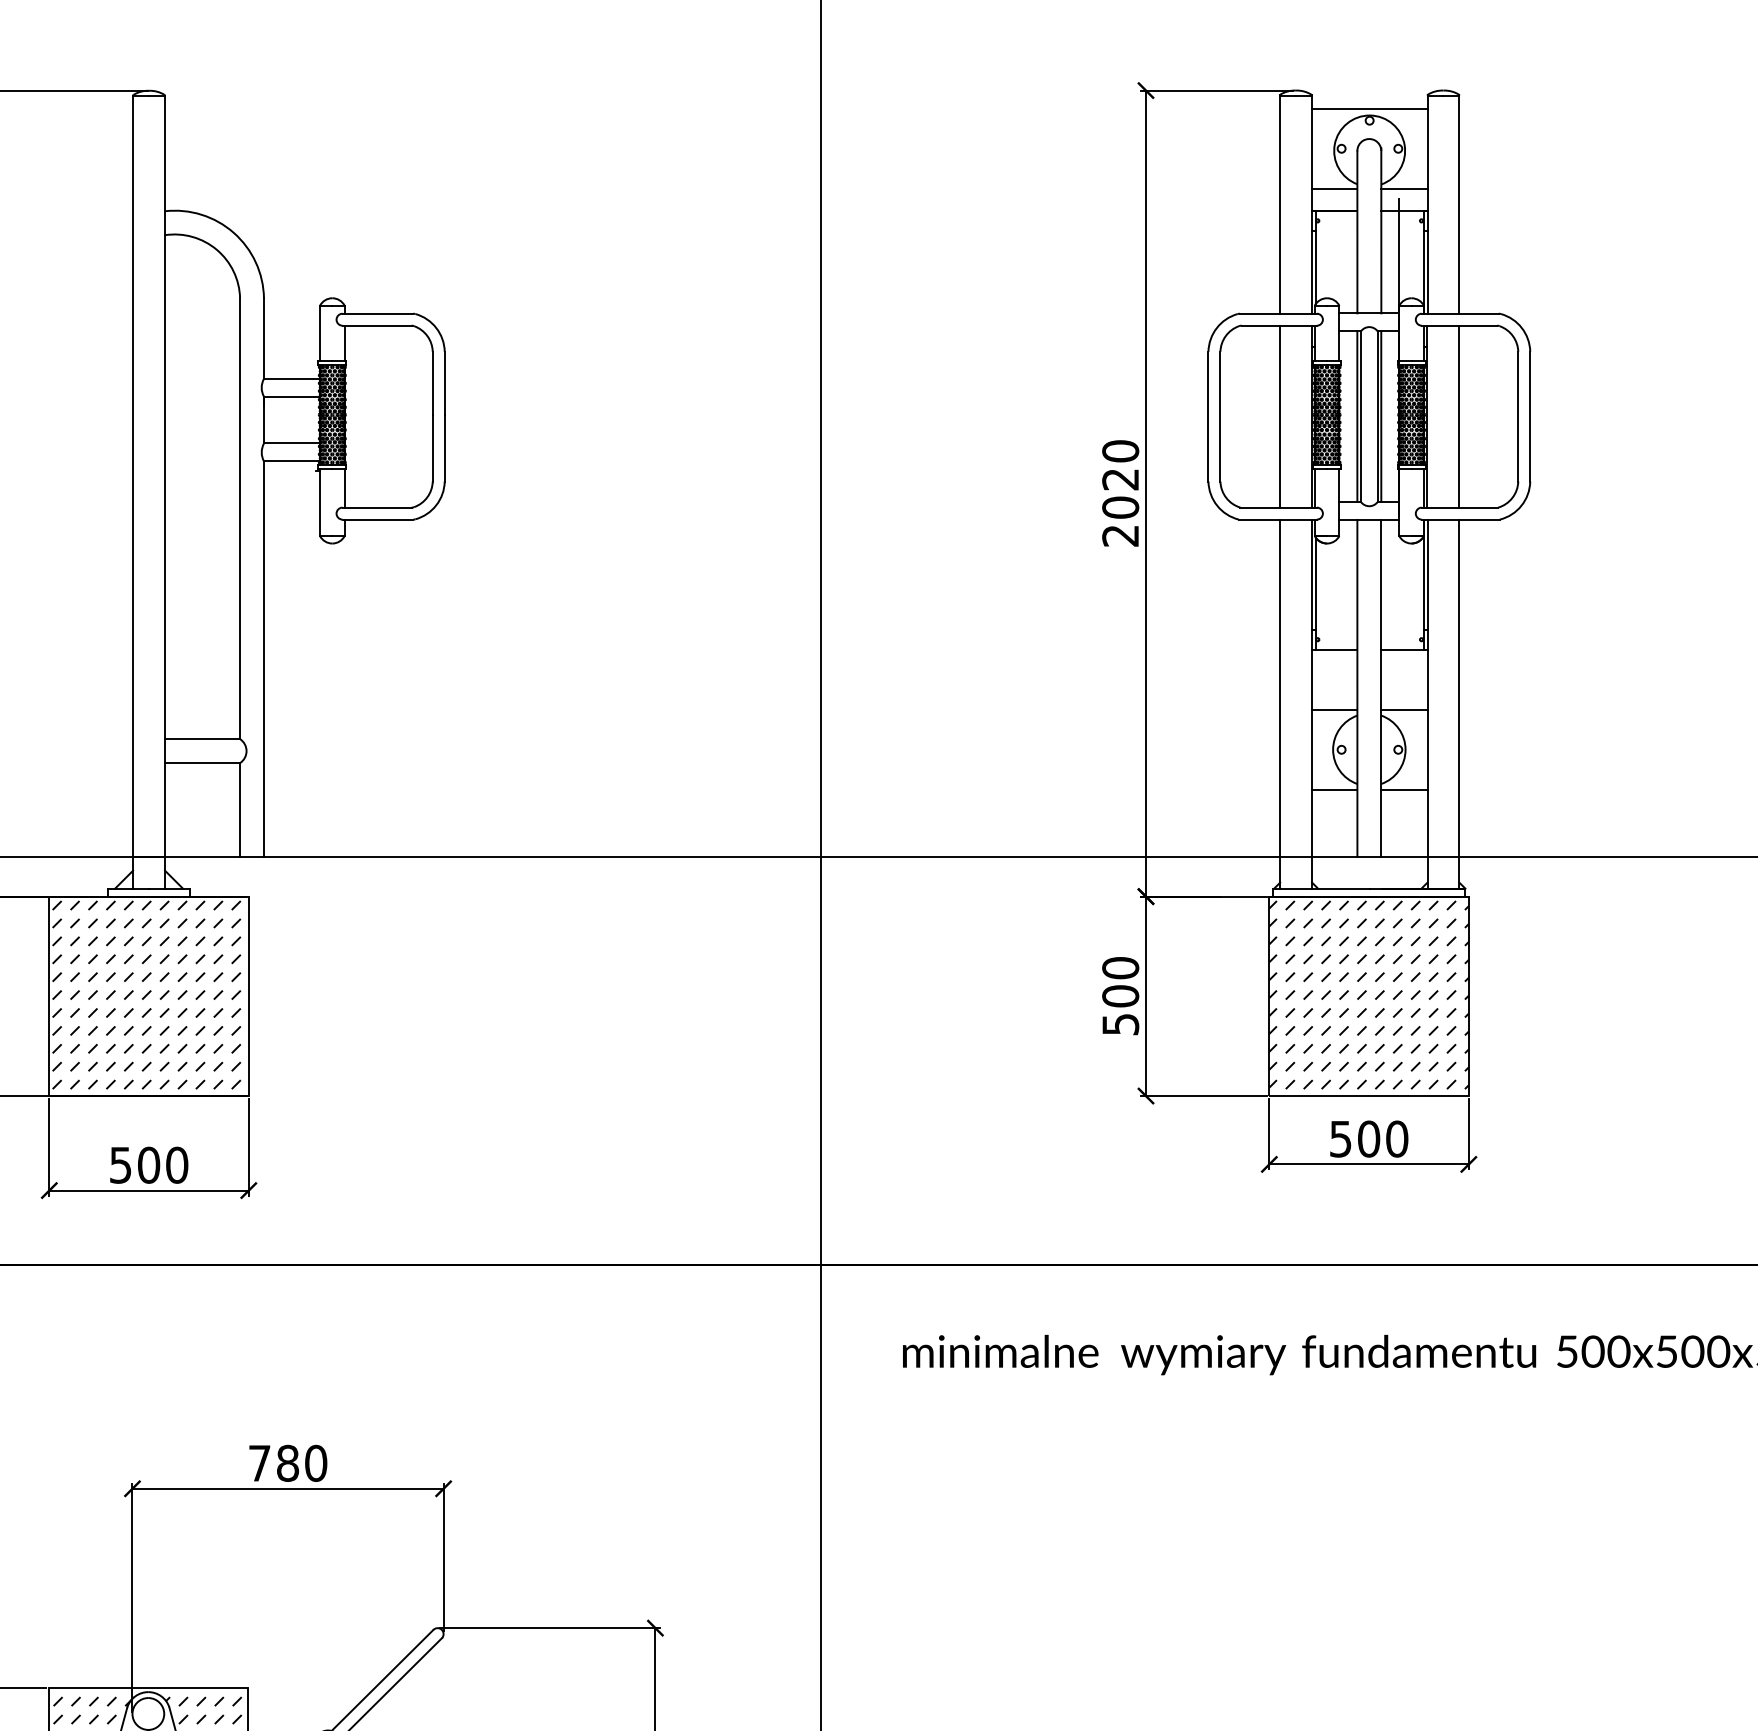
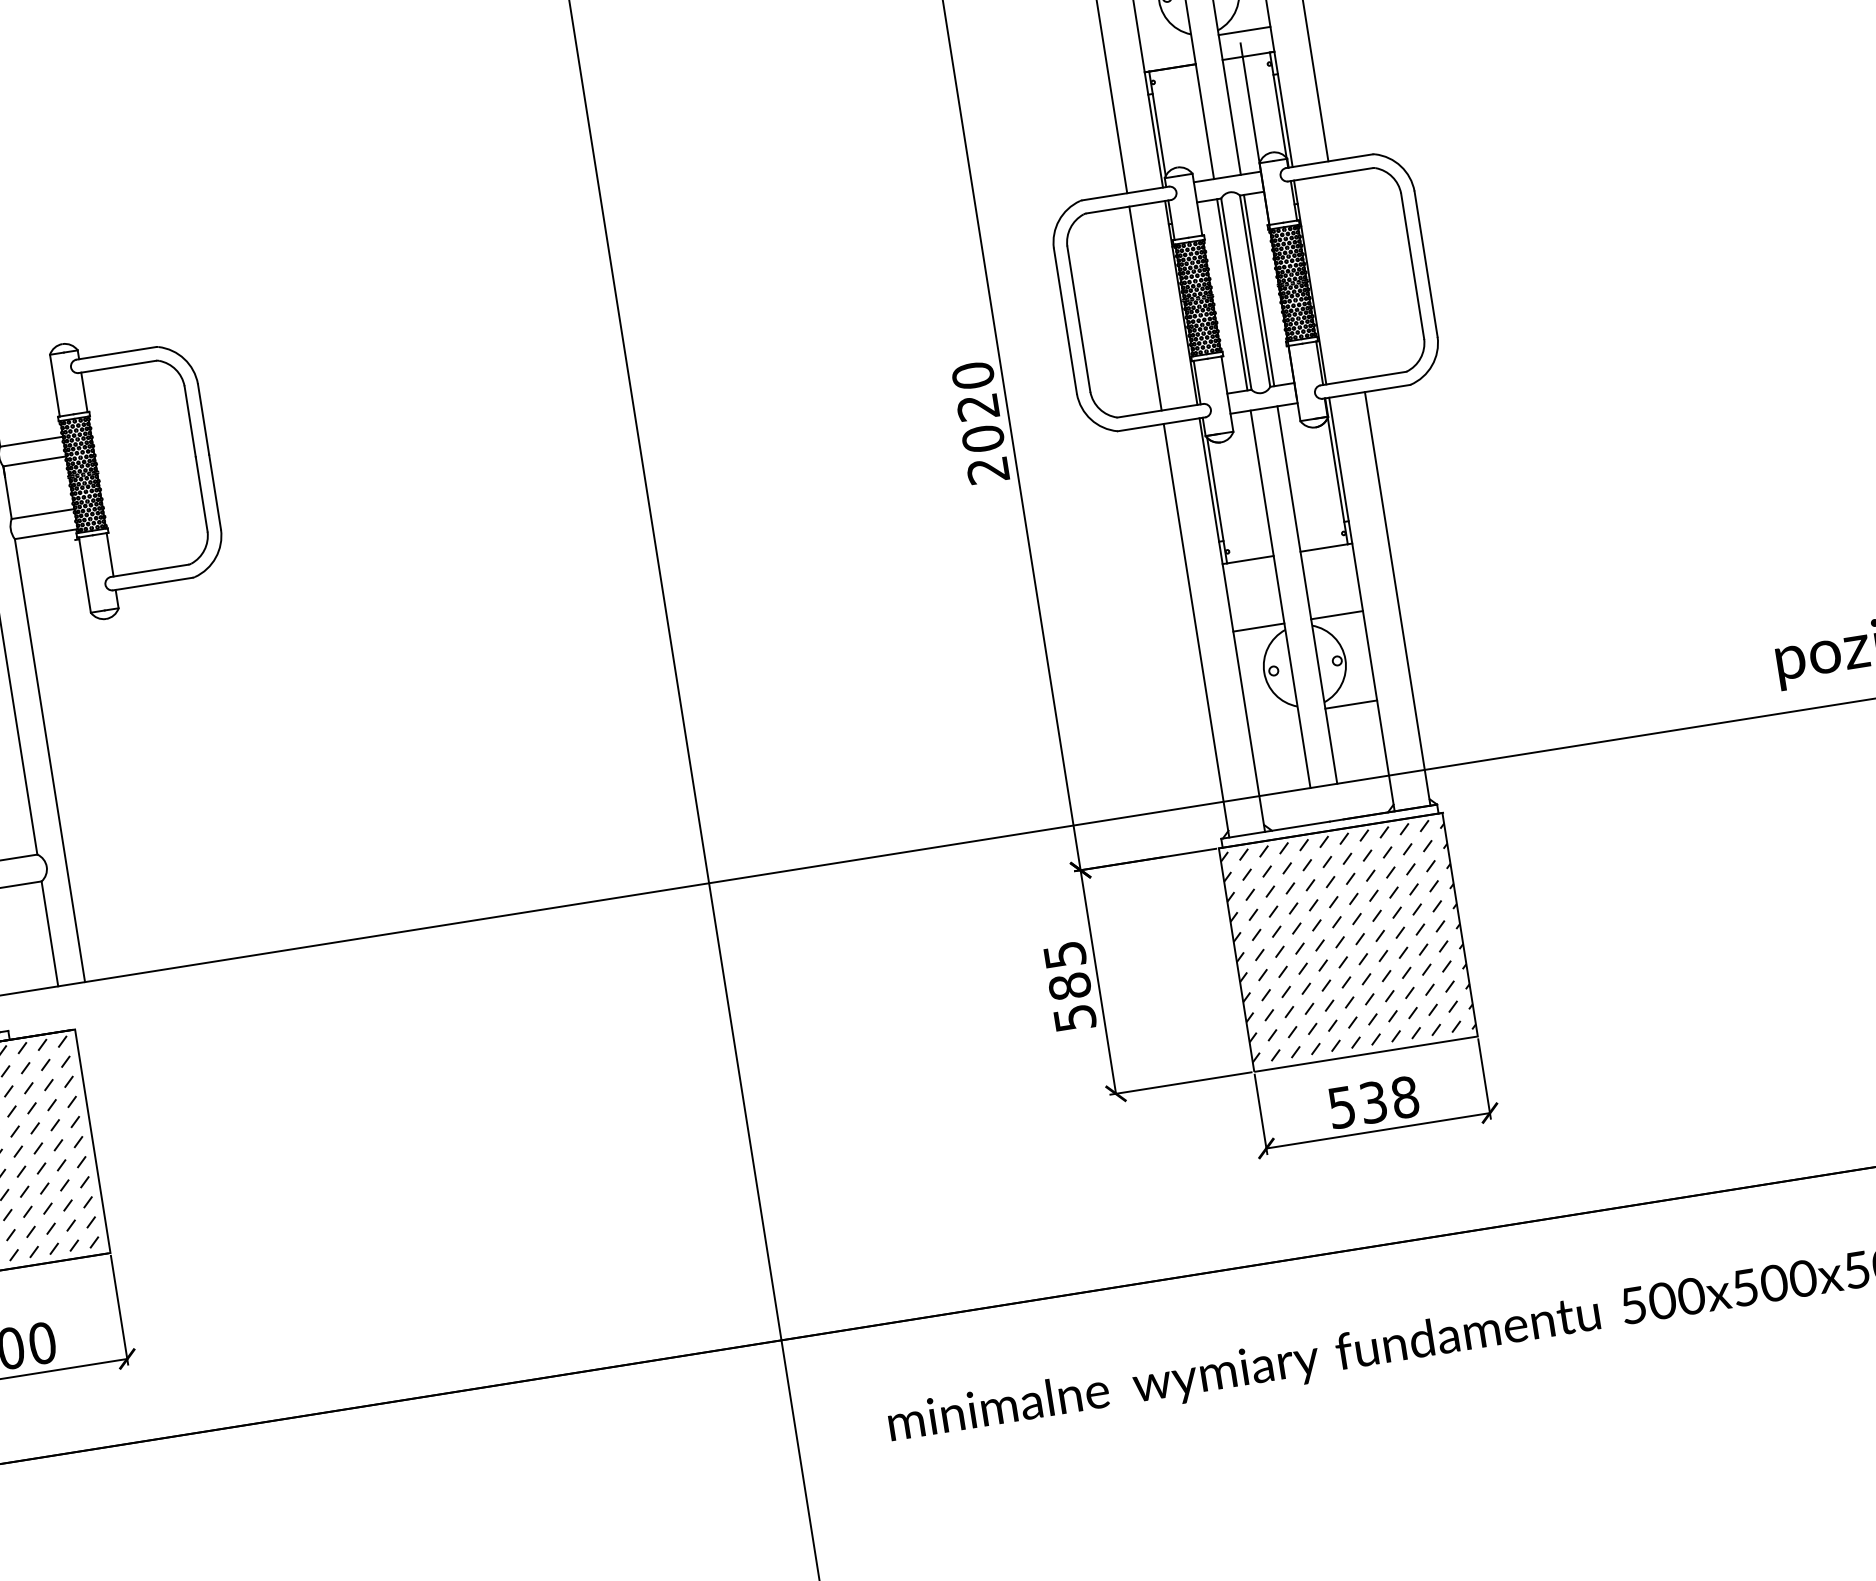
line: (1334, 188) -> (1166, 43), removed
line: (1458, 416) -> (1345, 276), removed
line: (1334, 789) -> (1272, 716), removed
text: (1120, 982) -> (1067, 971), 500 -> 585
text: (1383, 1138) -> (1389, 1099), 500 -> 538

